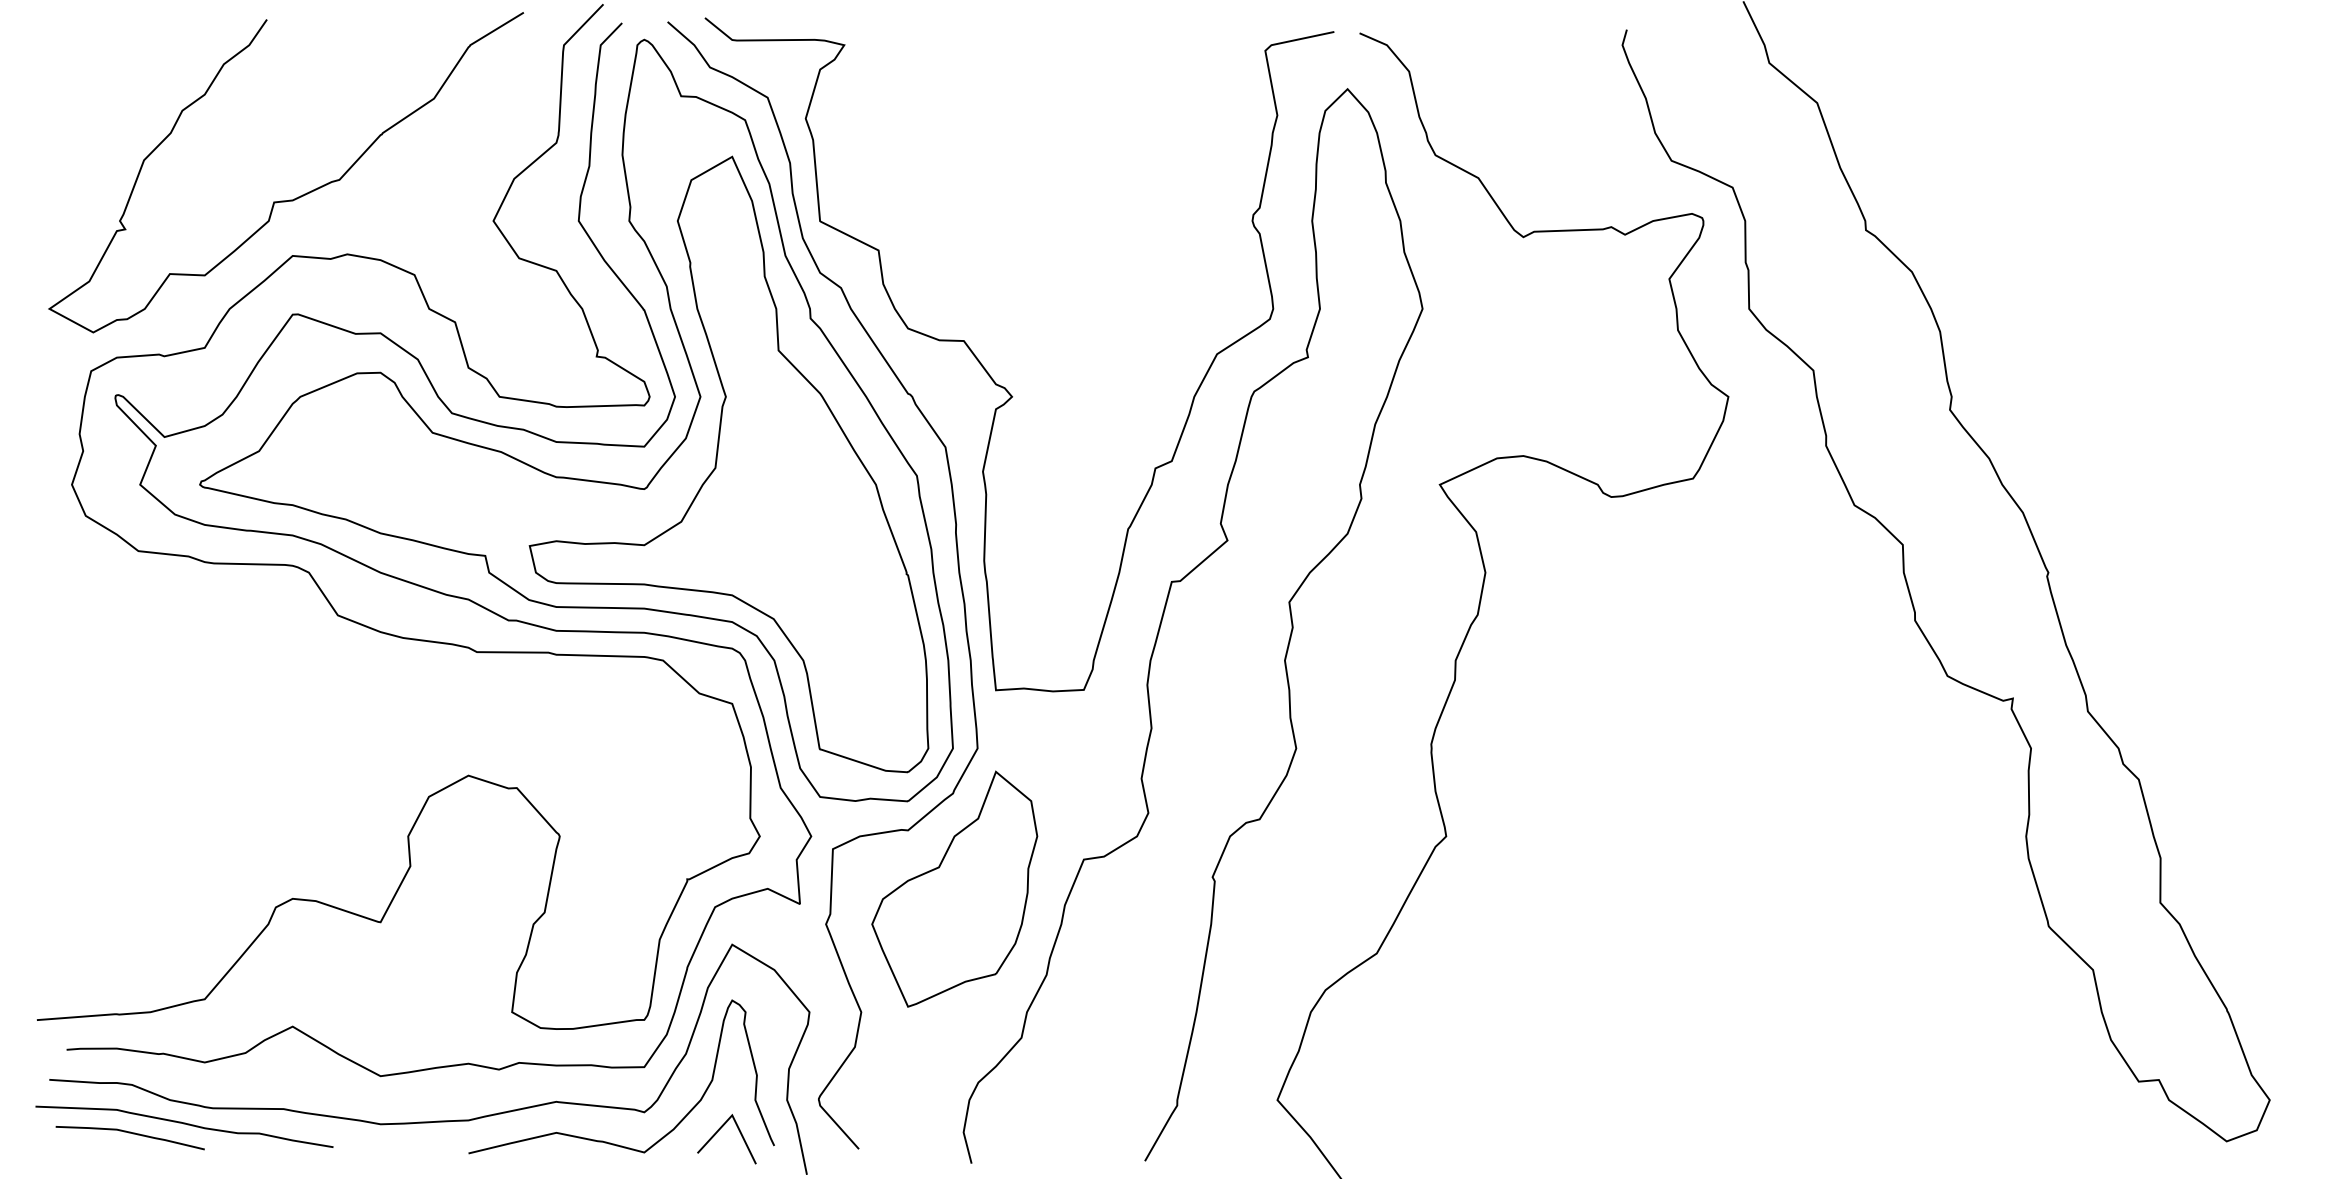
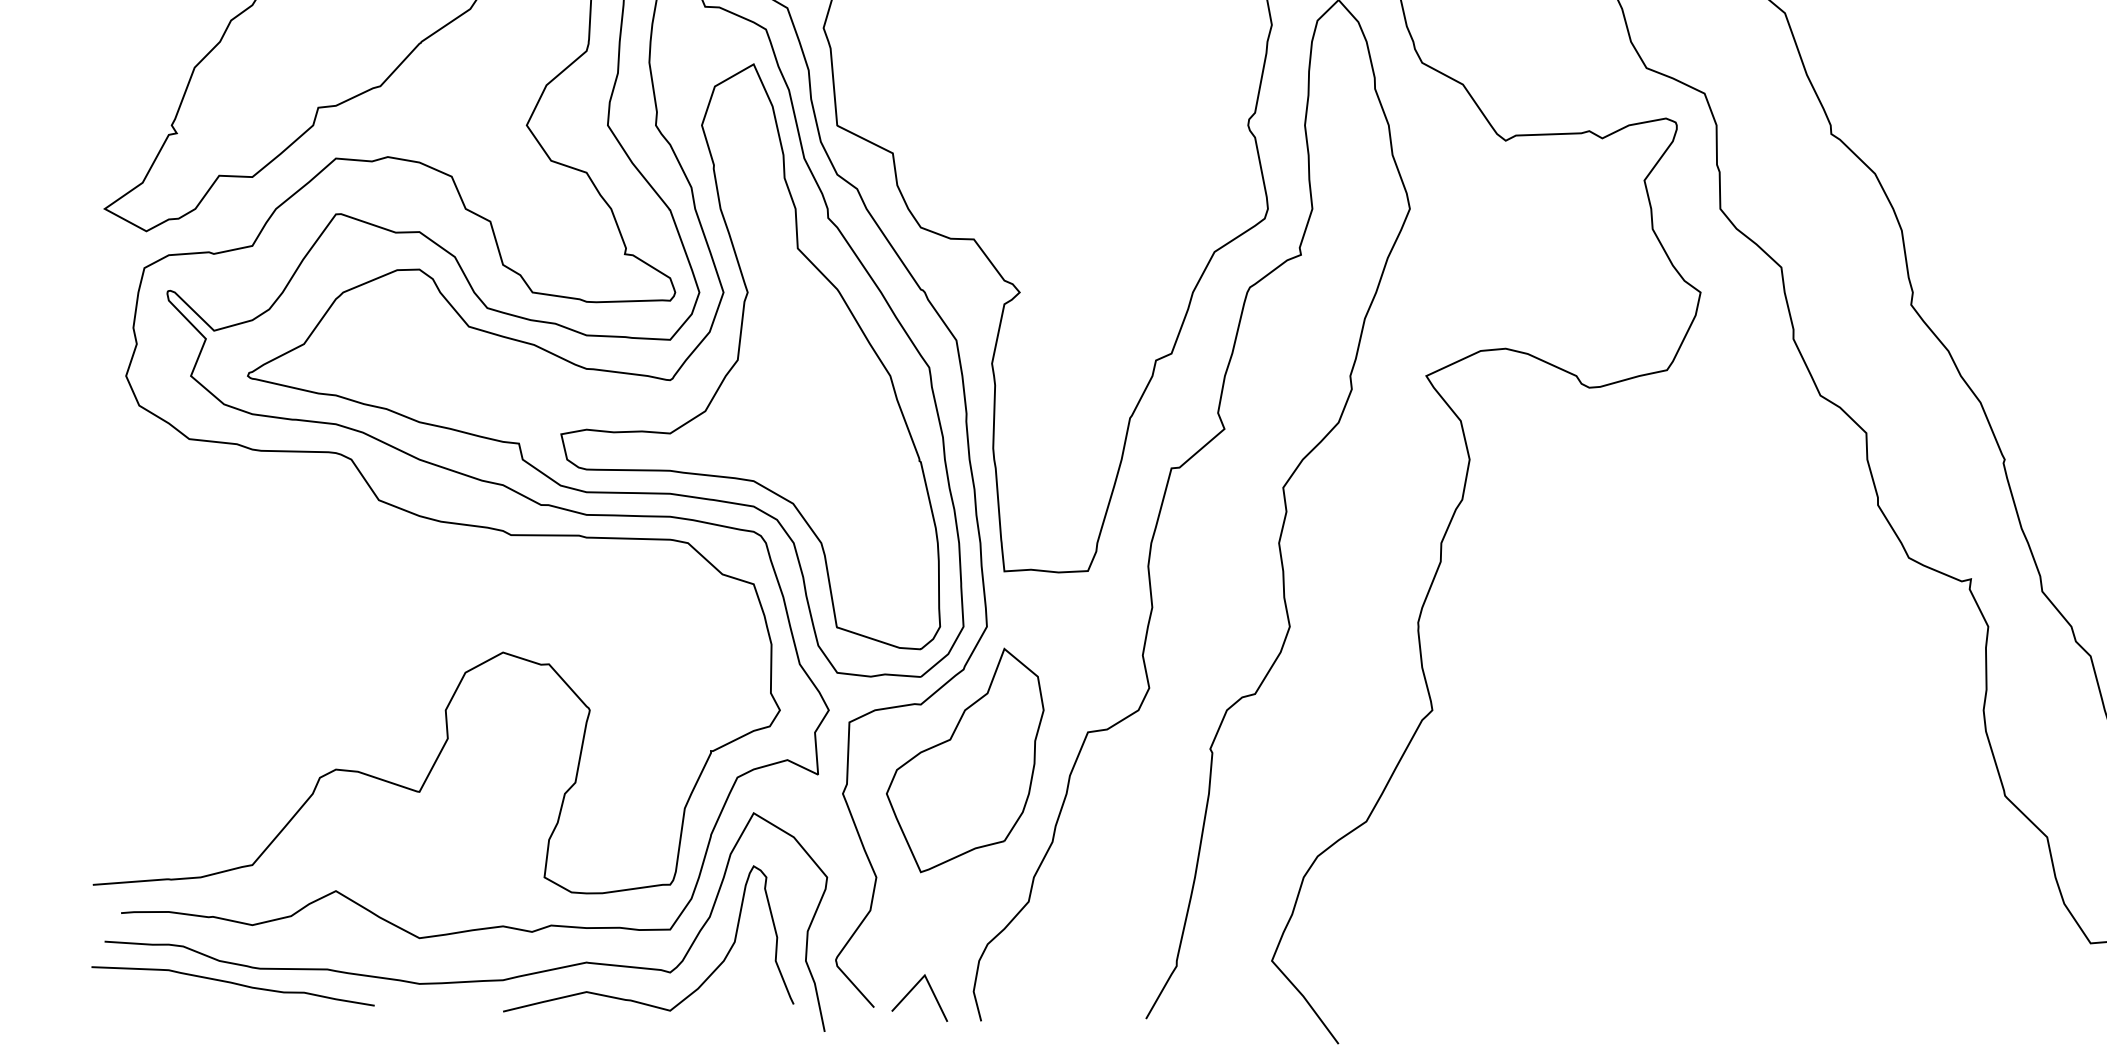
curve: (129, 1133) -> (180, 992), removed
line: (716, 1134) -> (909, 993), moved

